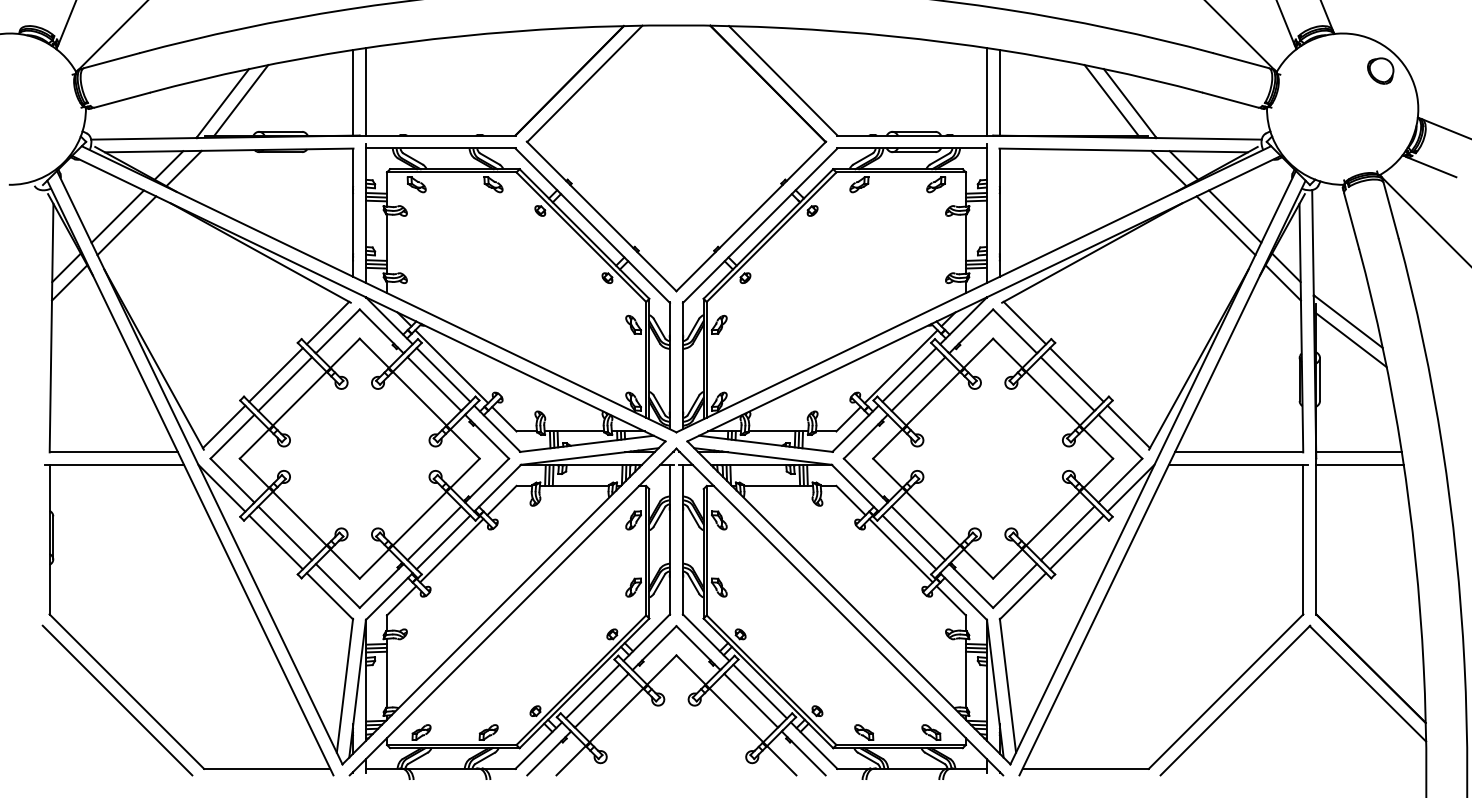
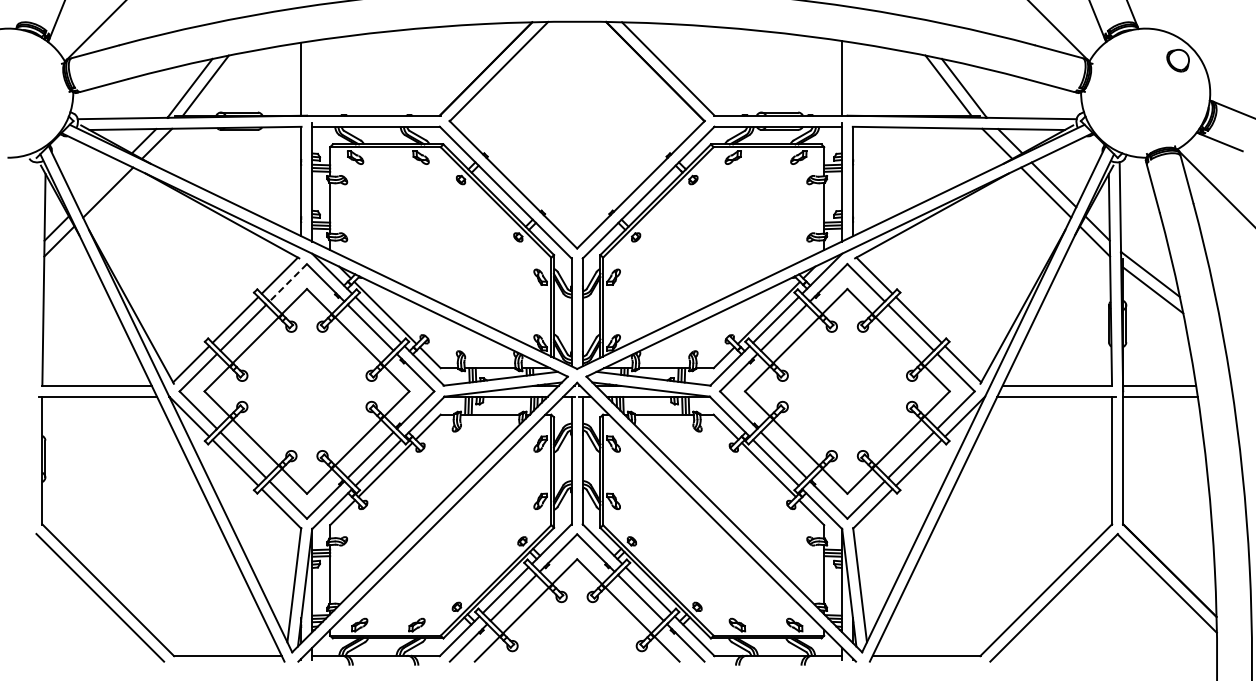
line: (366, 91) -> (312, 78), removed
line: (999, 91) -> (852, 78), removed
line: (117, 216) -> (100, 184), removed
line: (336, 332) -> (287, 283), solid -> dashed

